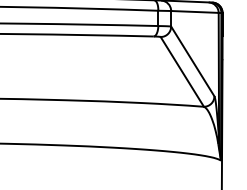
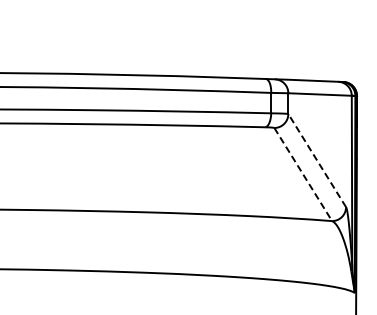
line: (193, 61) -> (317, 160), solid -> dashed
line: (182, 71) -> (303, 174), solid -> dashed

